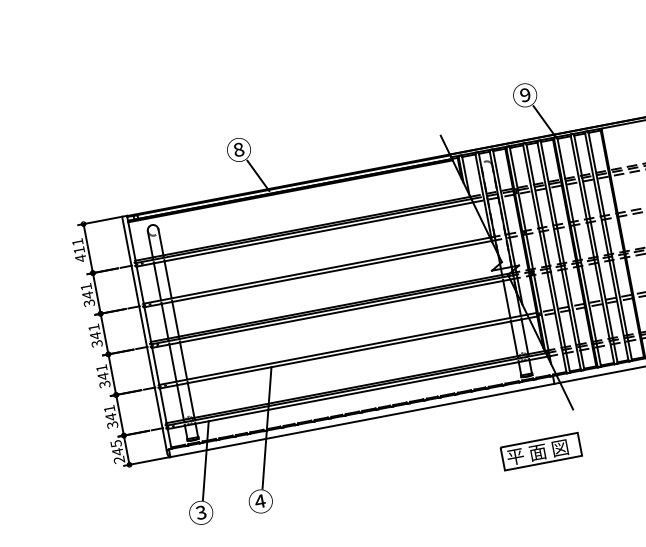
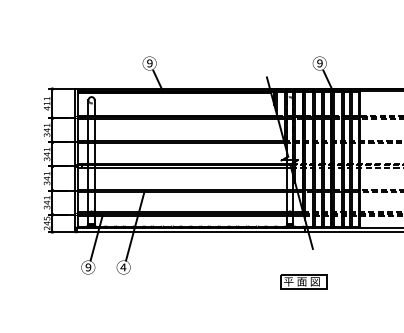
text: (239, 151) -> (149, 64), ⑧ -> ⑨
part: (540, 451) -> (303, 281), moved
text: (201, 512) -> (88, 267), ③ -> ⑨

